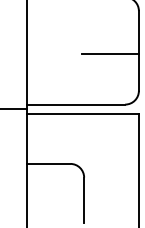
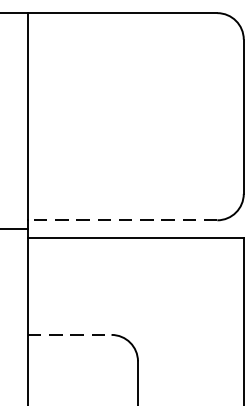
line: (109, 54) -> (186, 123), removed
line: (75, 104) -> (121, 220), solid -> dashed
line: (48, 163) -> (69, 334), solid -> dashed

